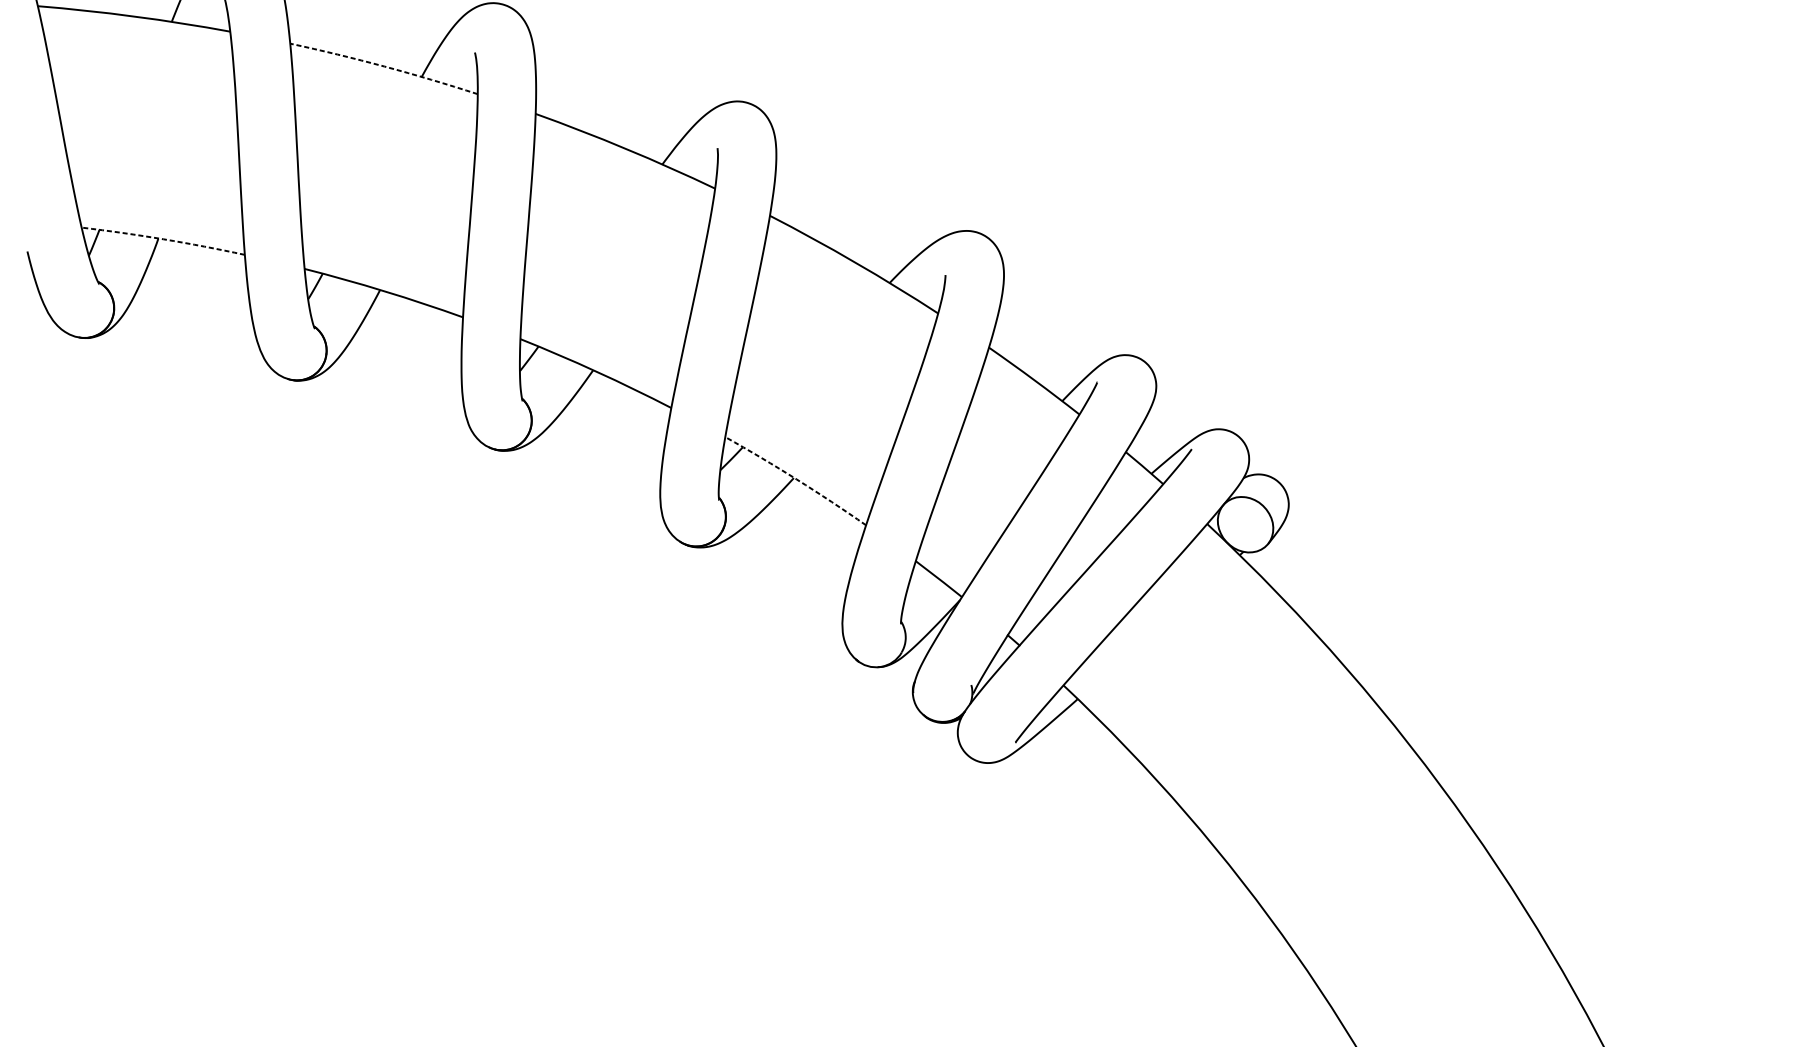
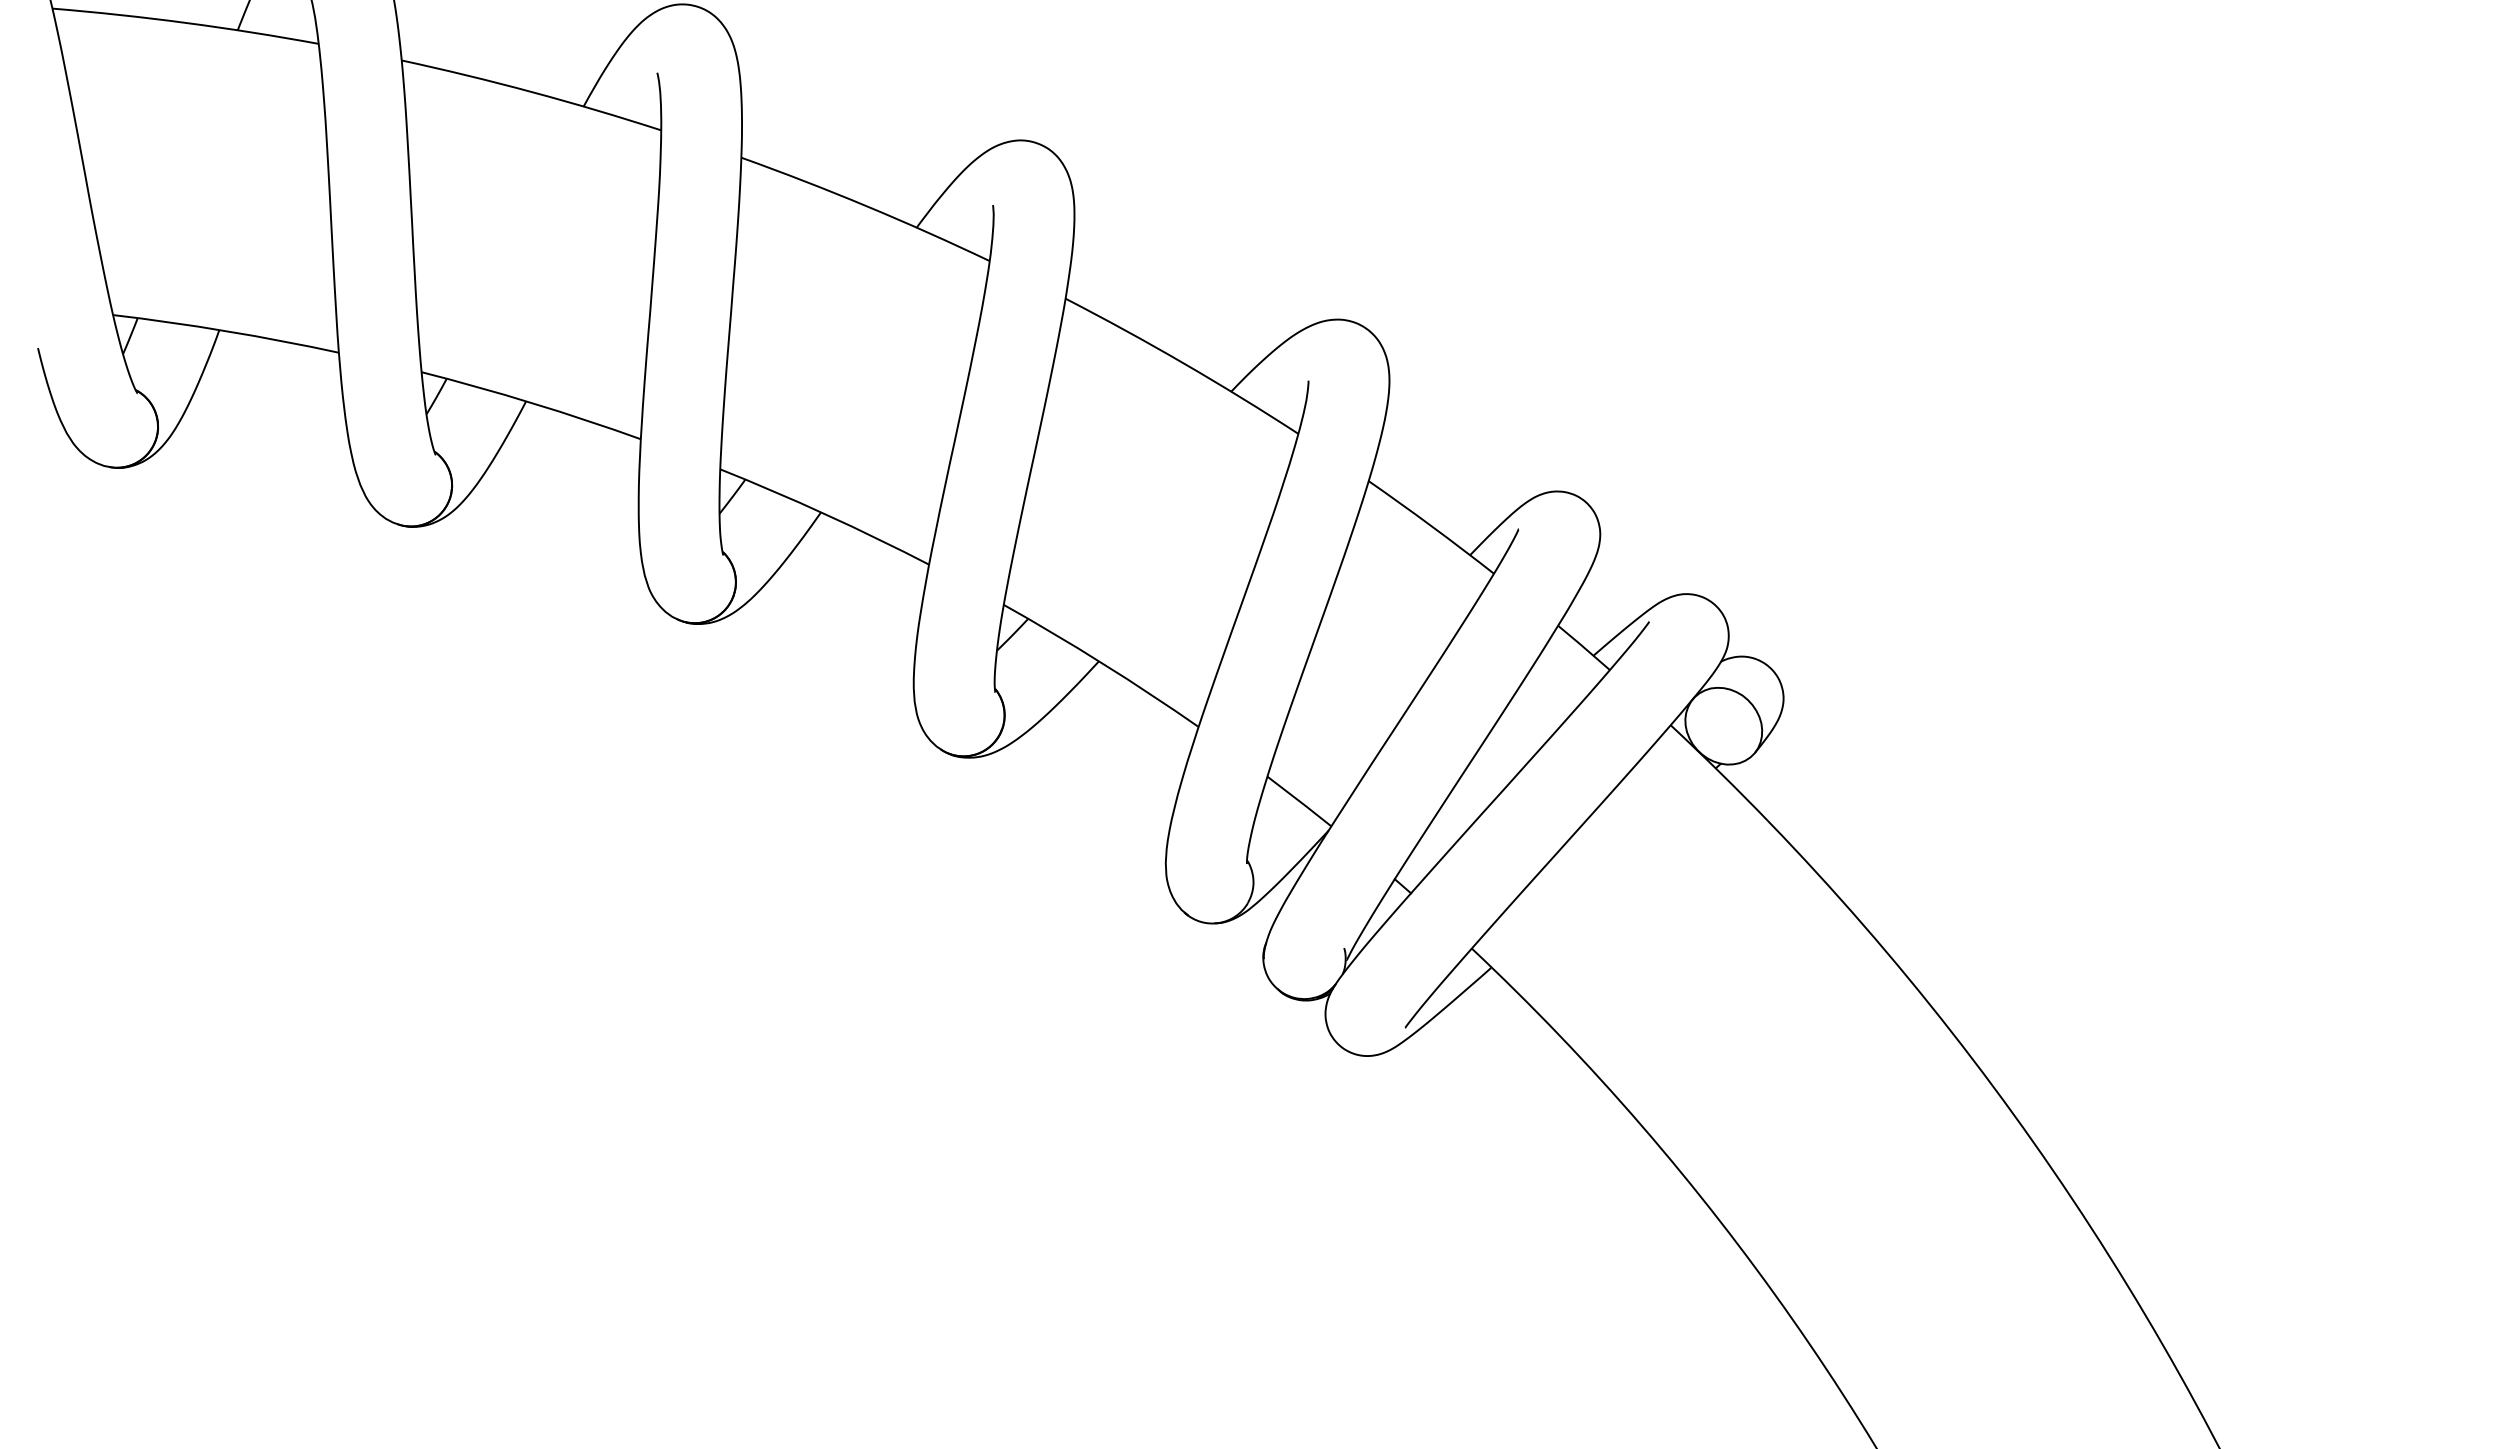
arc: (384, 66) -> (532, 92), dashed -> solid
arc: (163, 239) -> (226, 331), dashed -> solid
arc: (796, 479) -> (1102, 663), dashed -> solid

